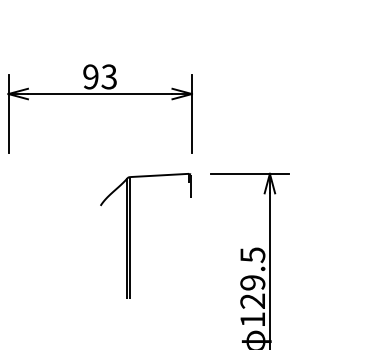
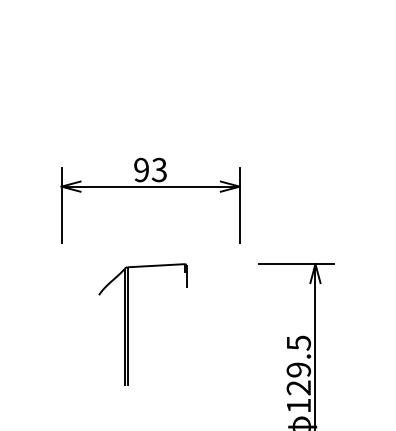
part: (130, 235) -> (128, 324), moved

